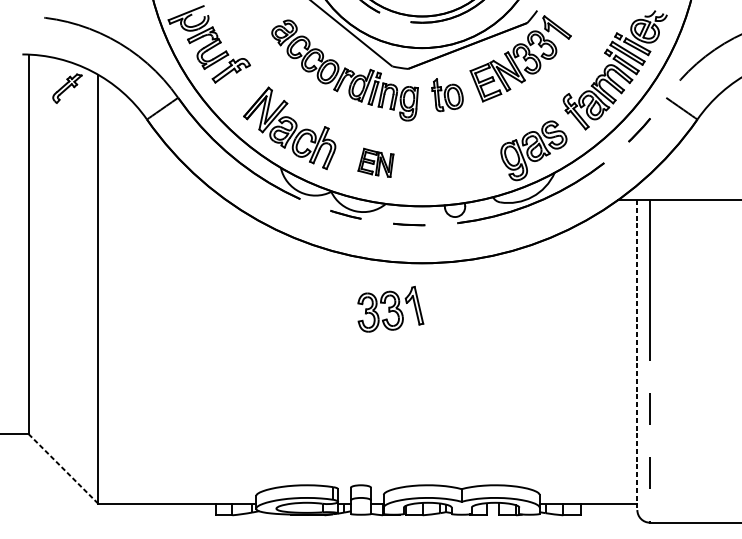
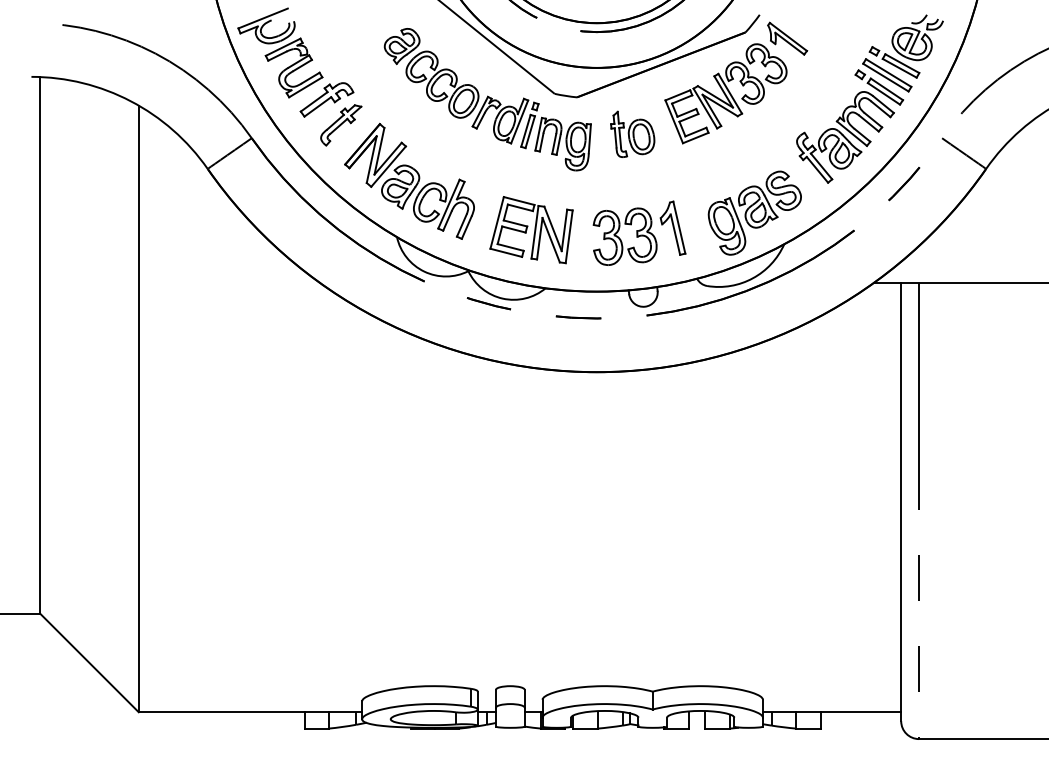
part: (67, 88) -> (341, 125), moved
part: (375, 163) -> (531, 230), size x1.67
part: (390, 308) -> (639, 232), moved
line: (637, 355) -> (901, 502), dashed -> solid
line: (63, 469) -> (89, 663), dashed -> solid

